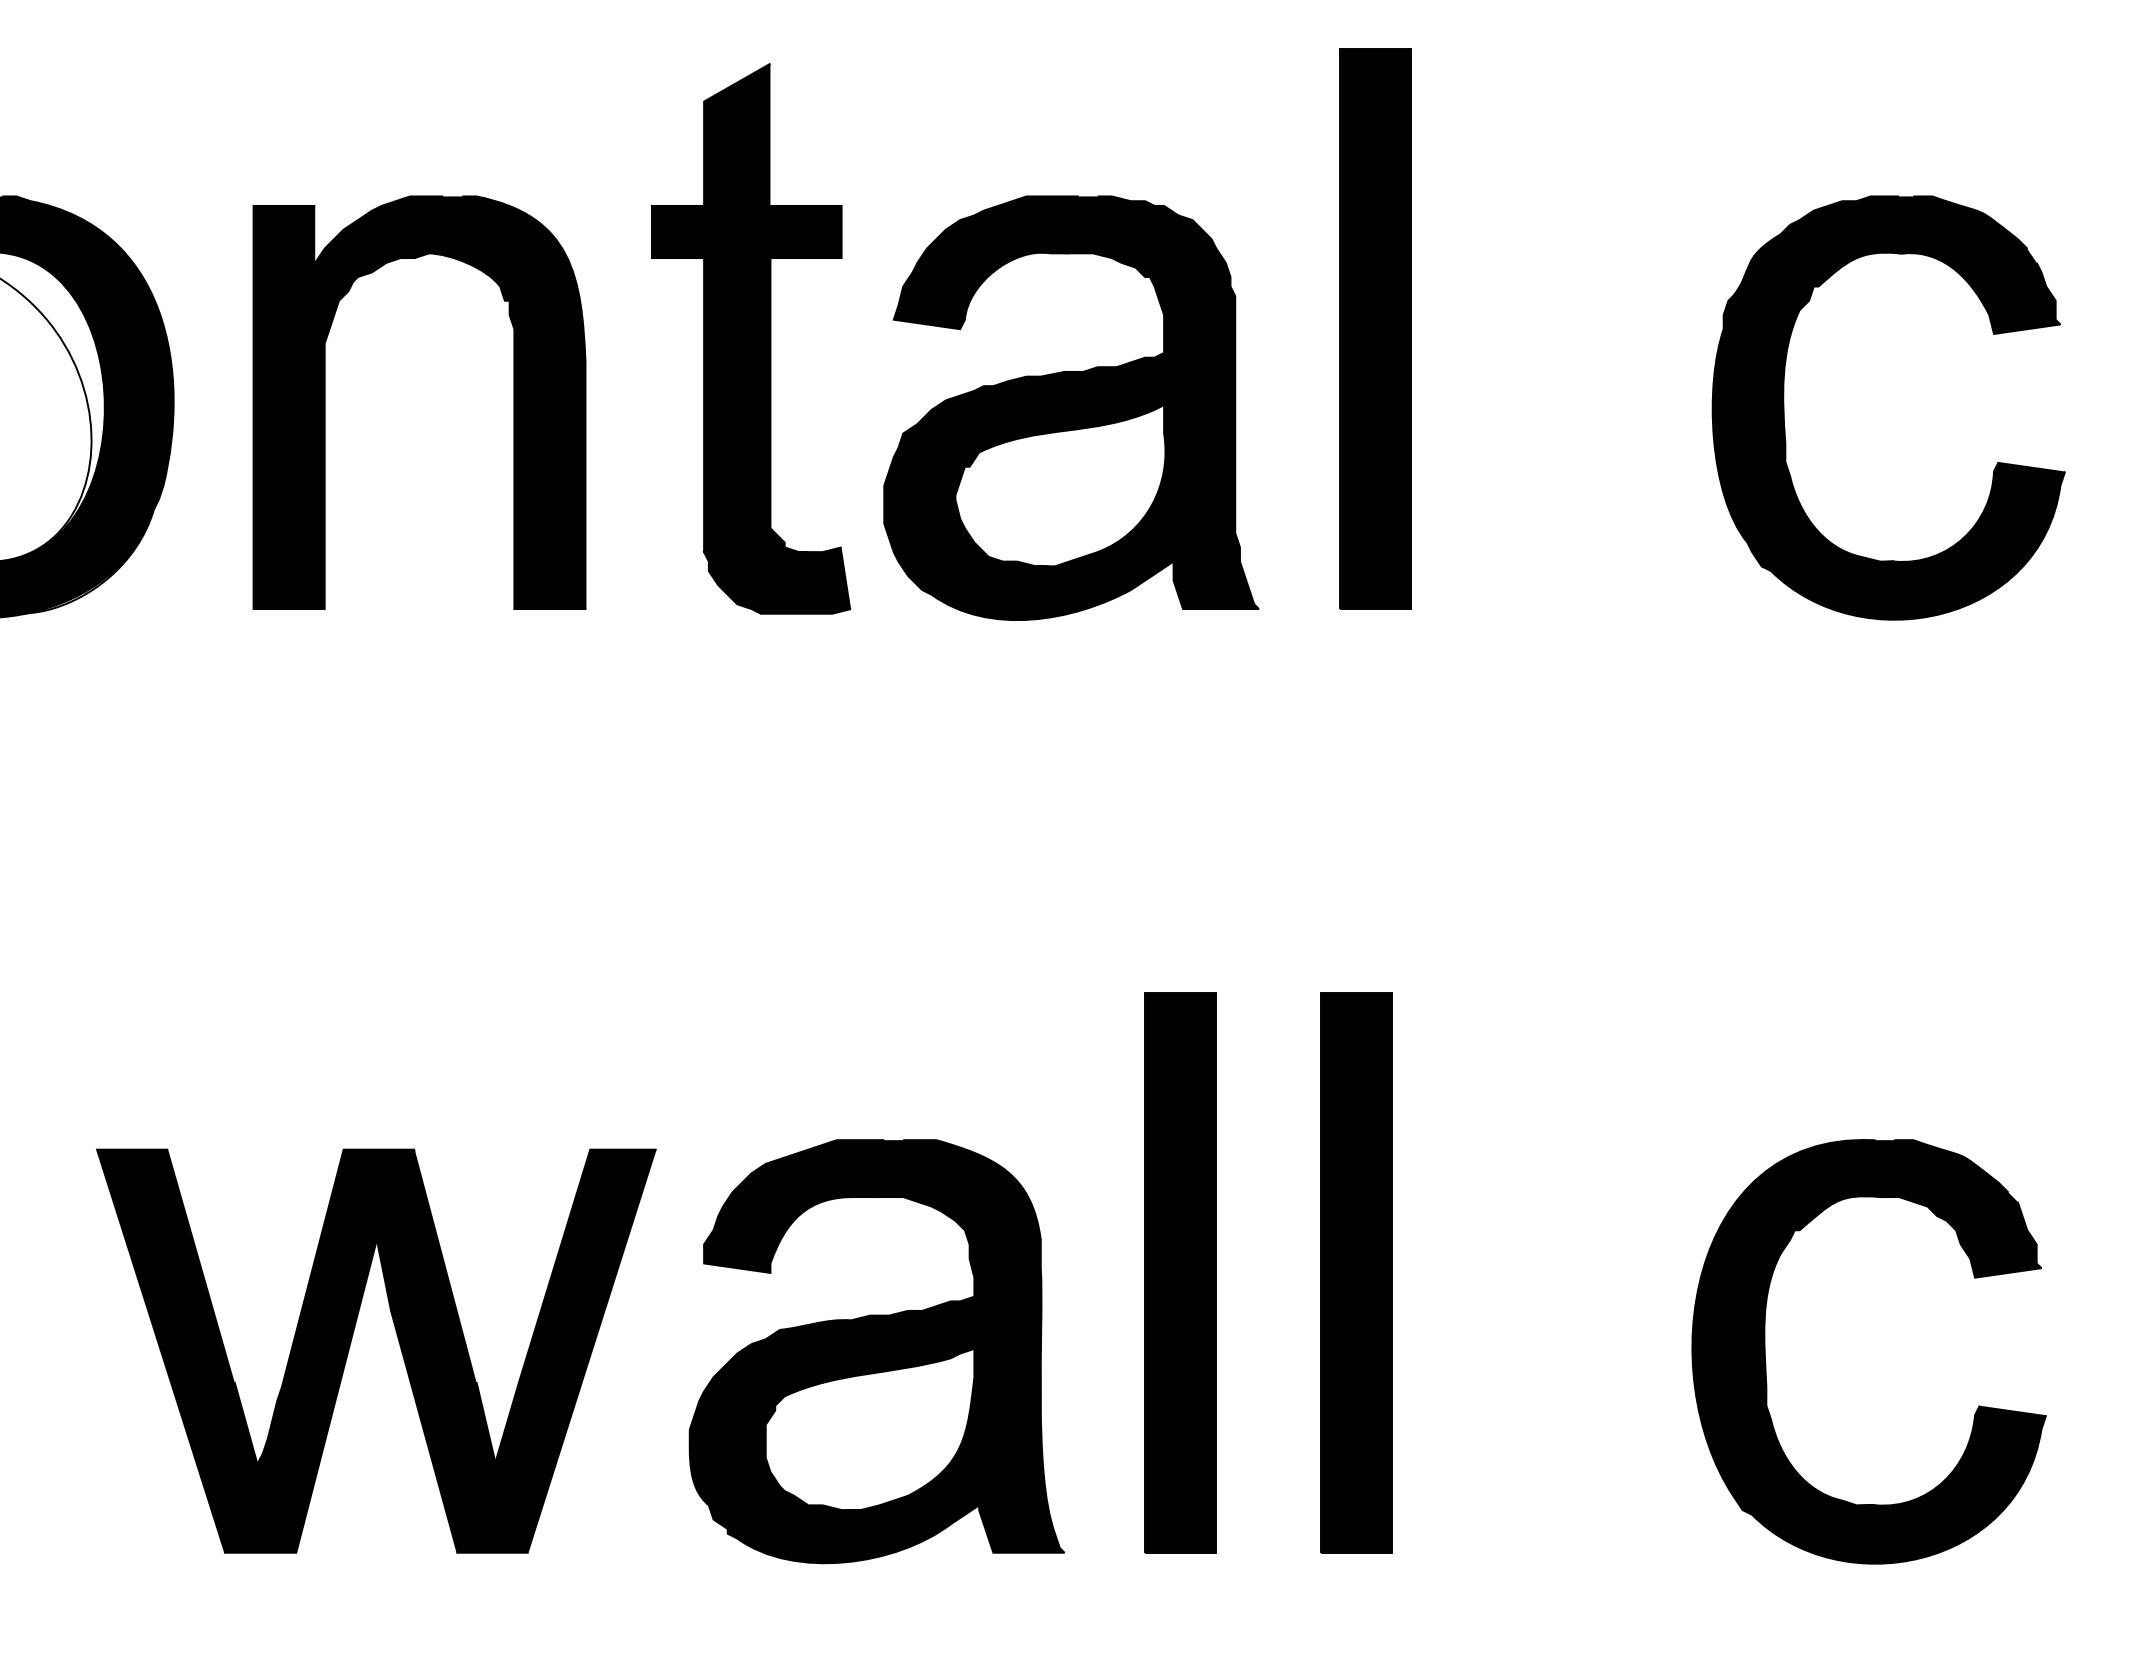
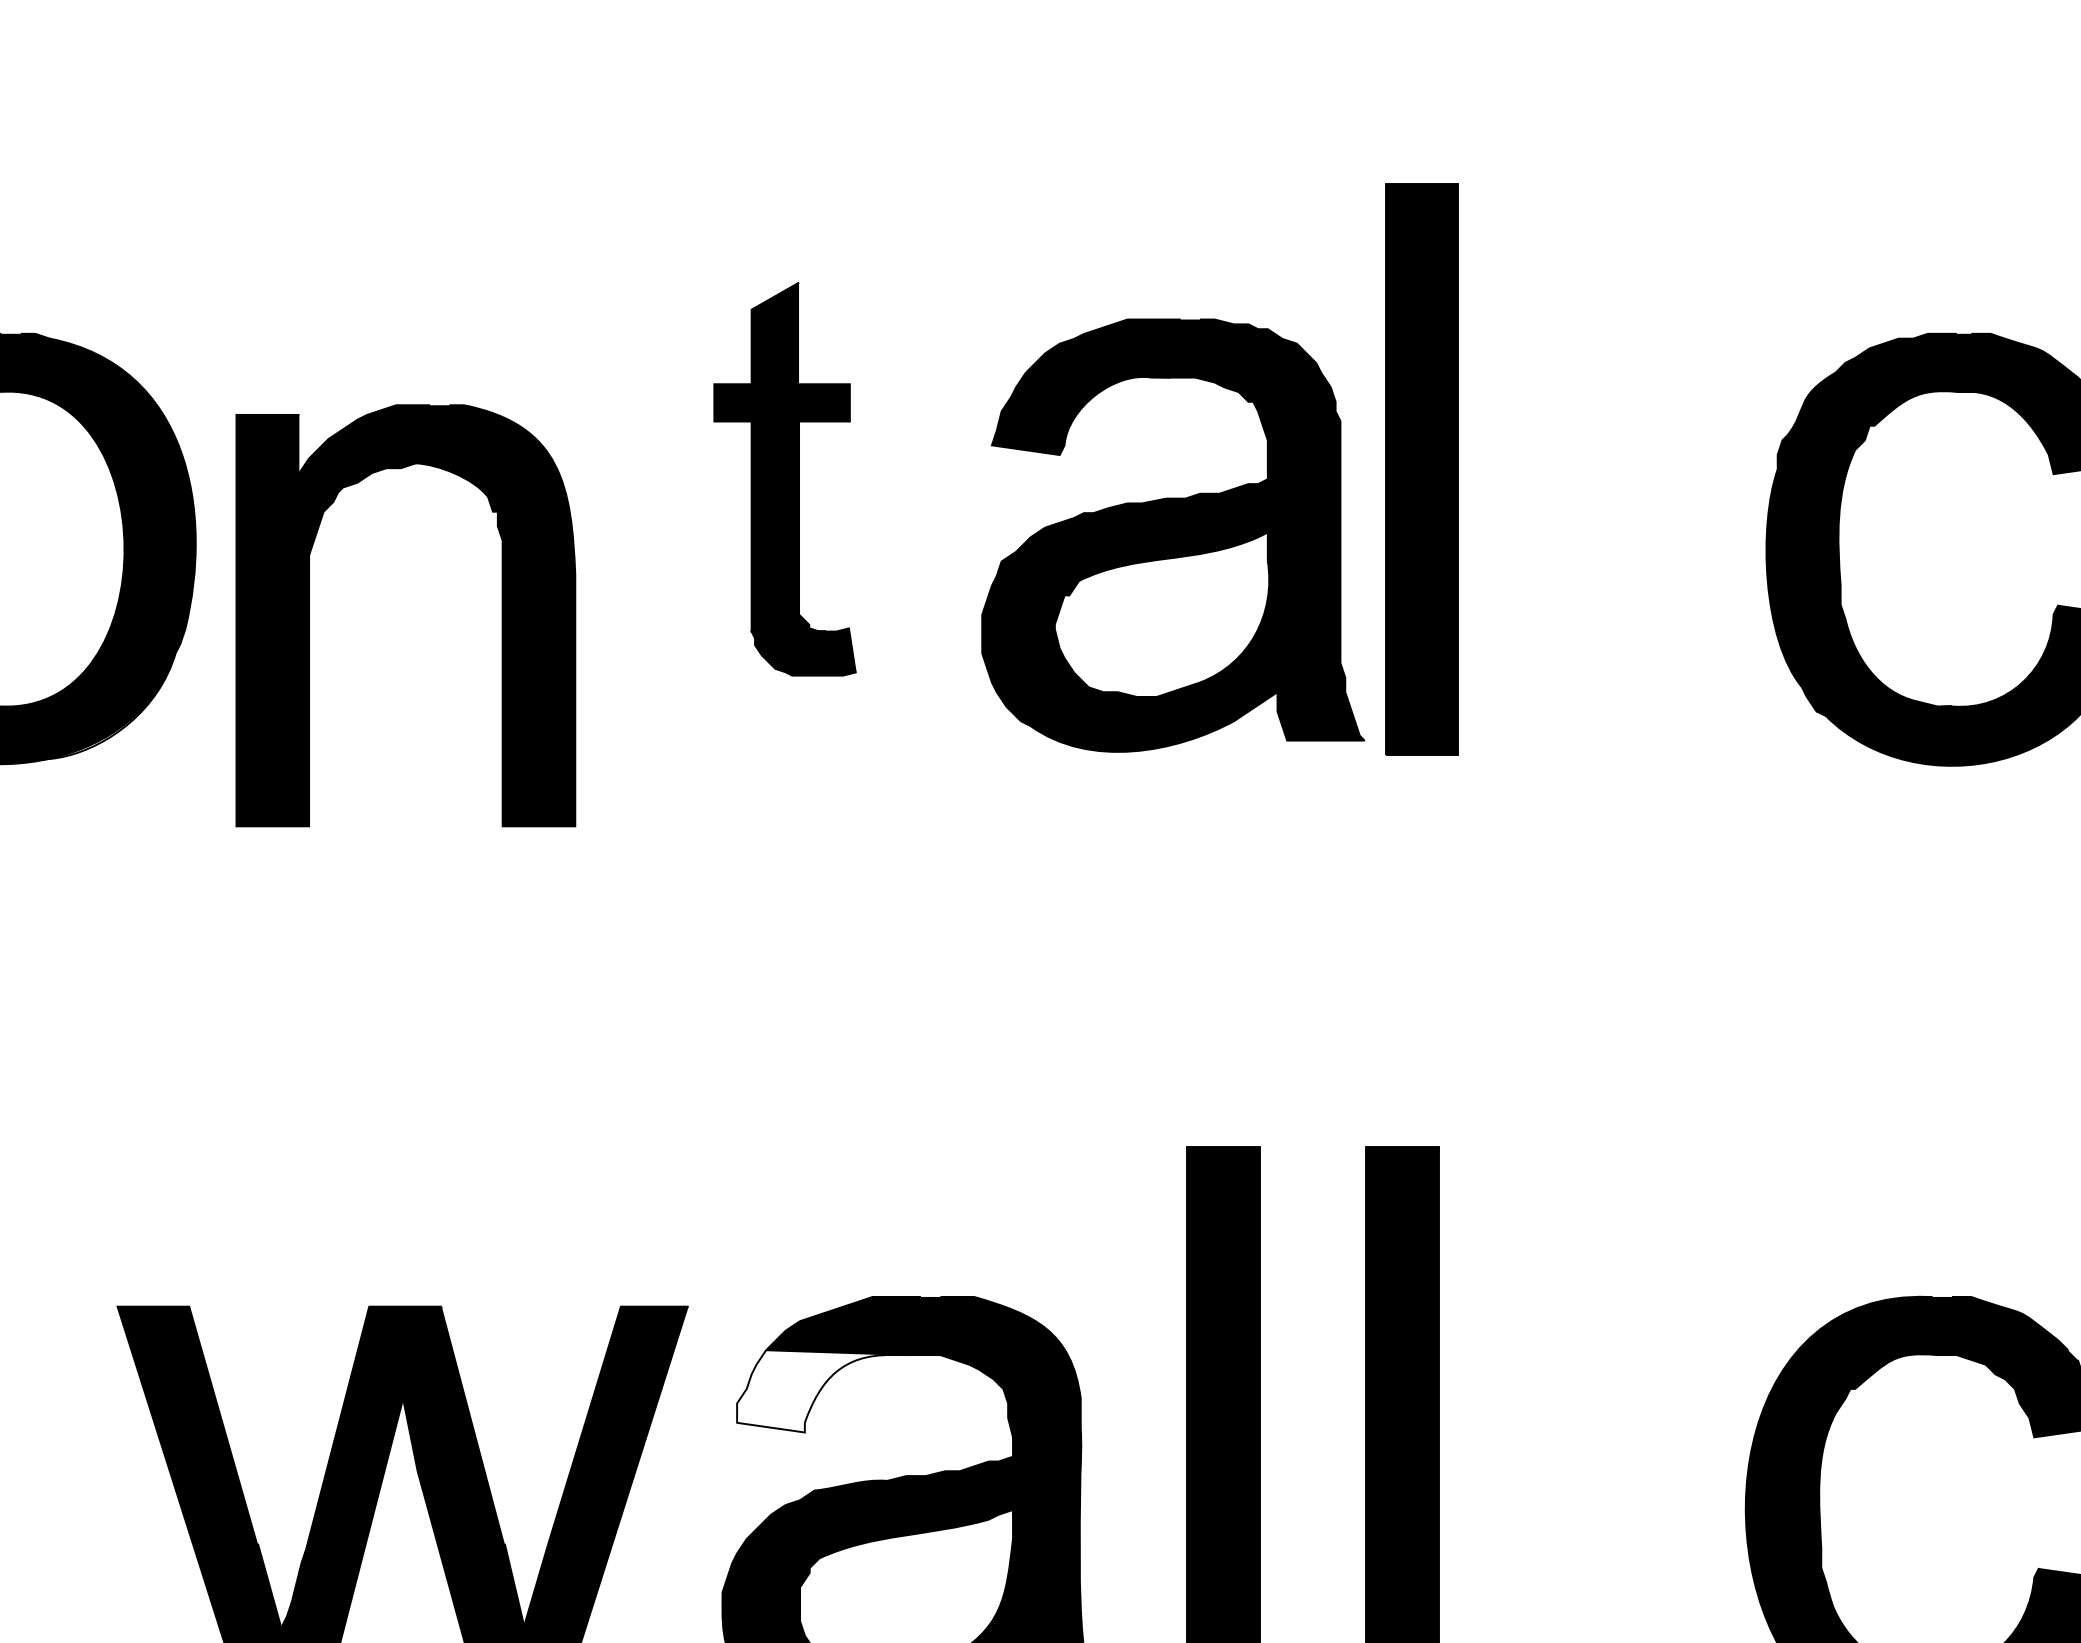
part: (751, 338) -> (785, 478), size x0.7
part: (325, 402) -> (309, 615), moved
part: (1071, 407) -> (1173, 534), moved
fill: (789, 1232) -> (824, 1391), removed

